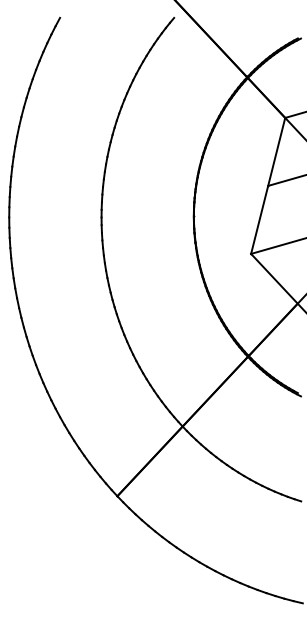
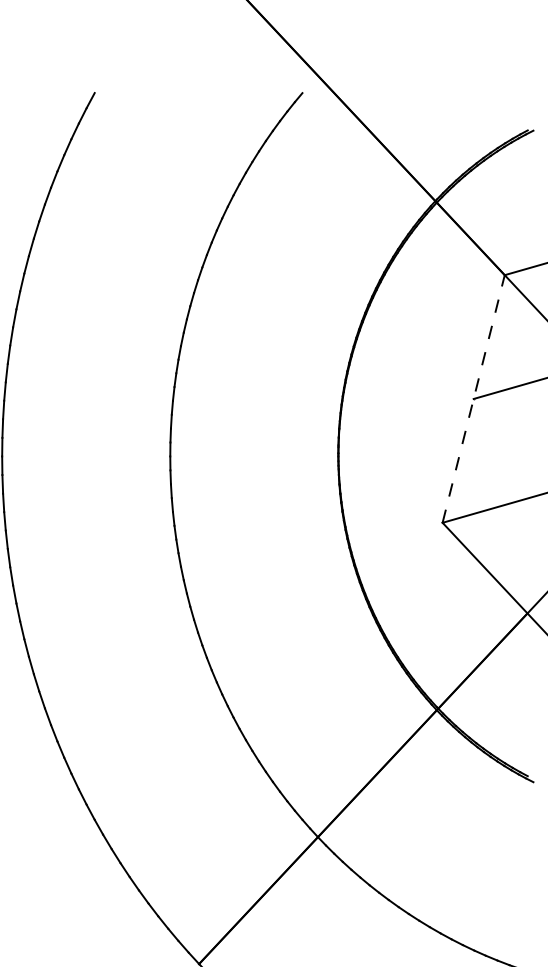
line: (268, 185) -> (474, 398), solid -> dashed

